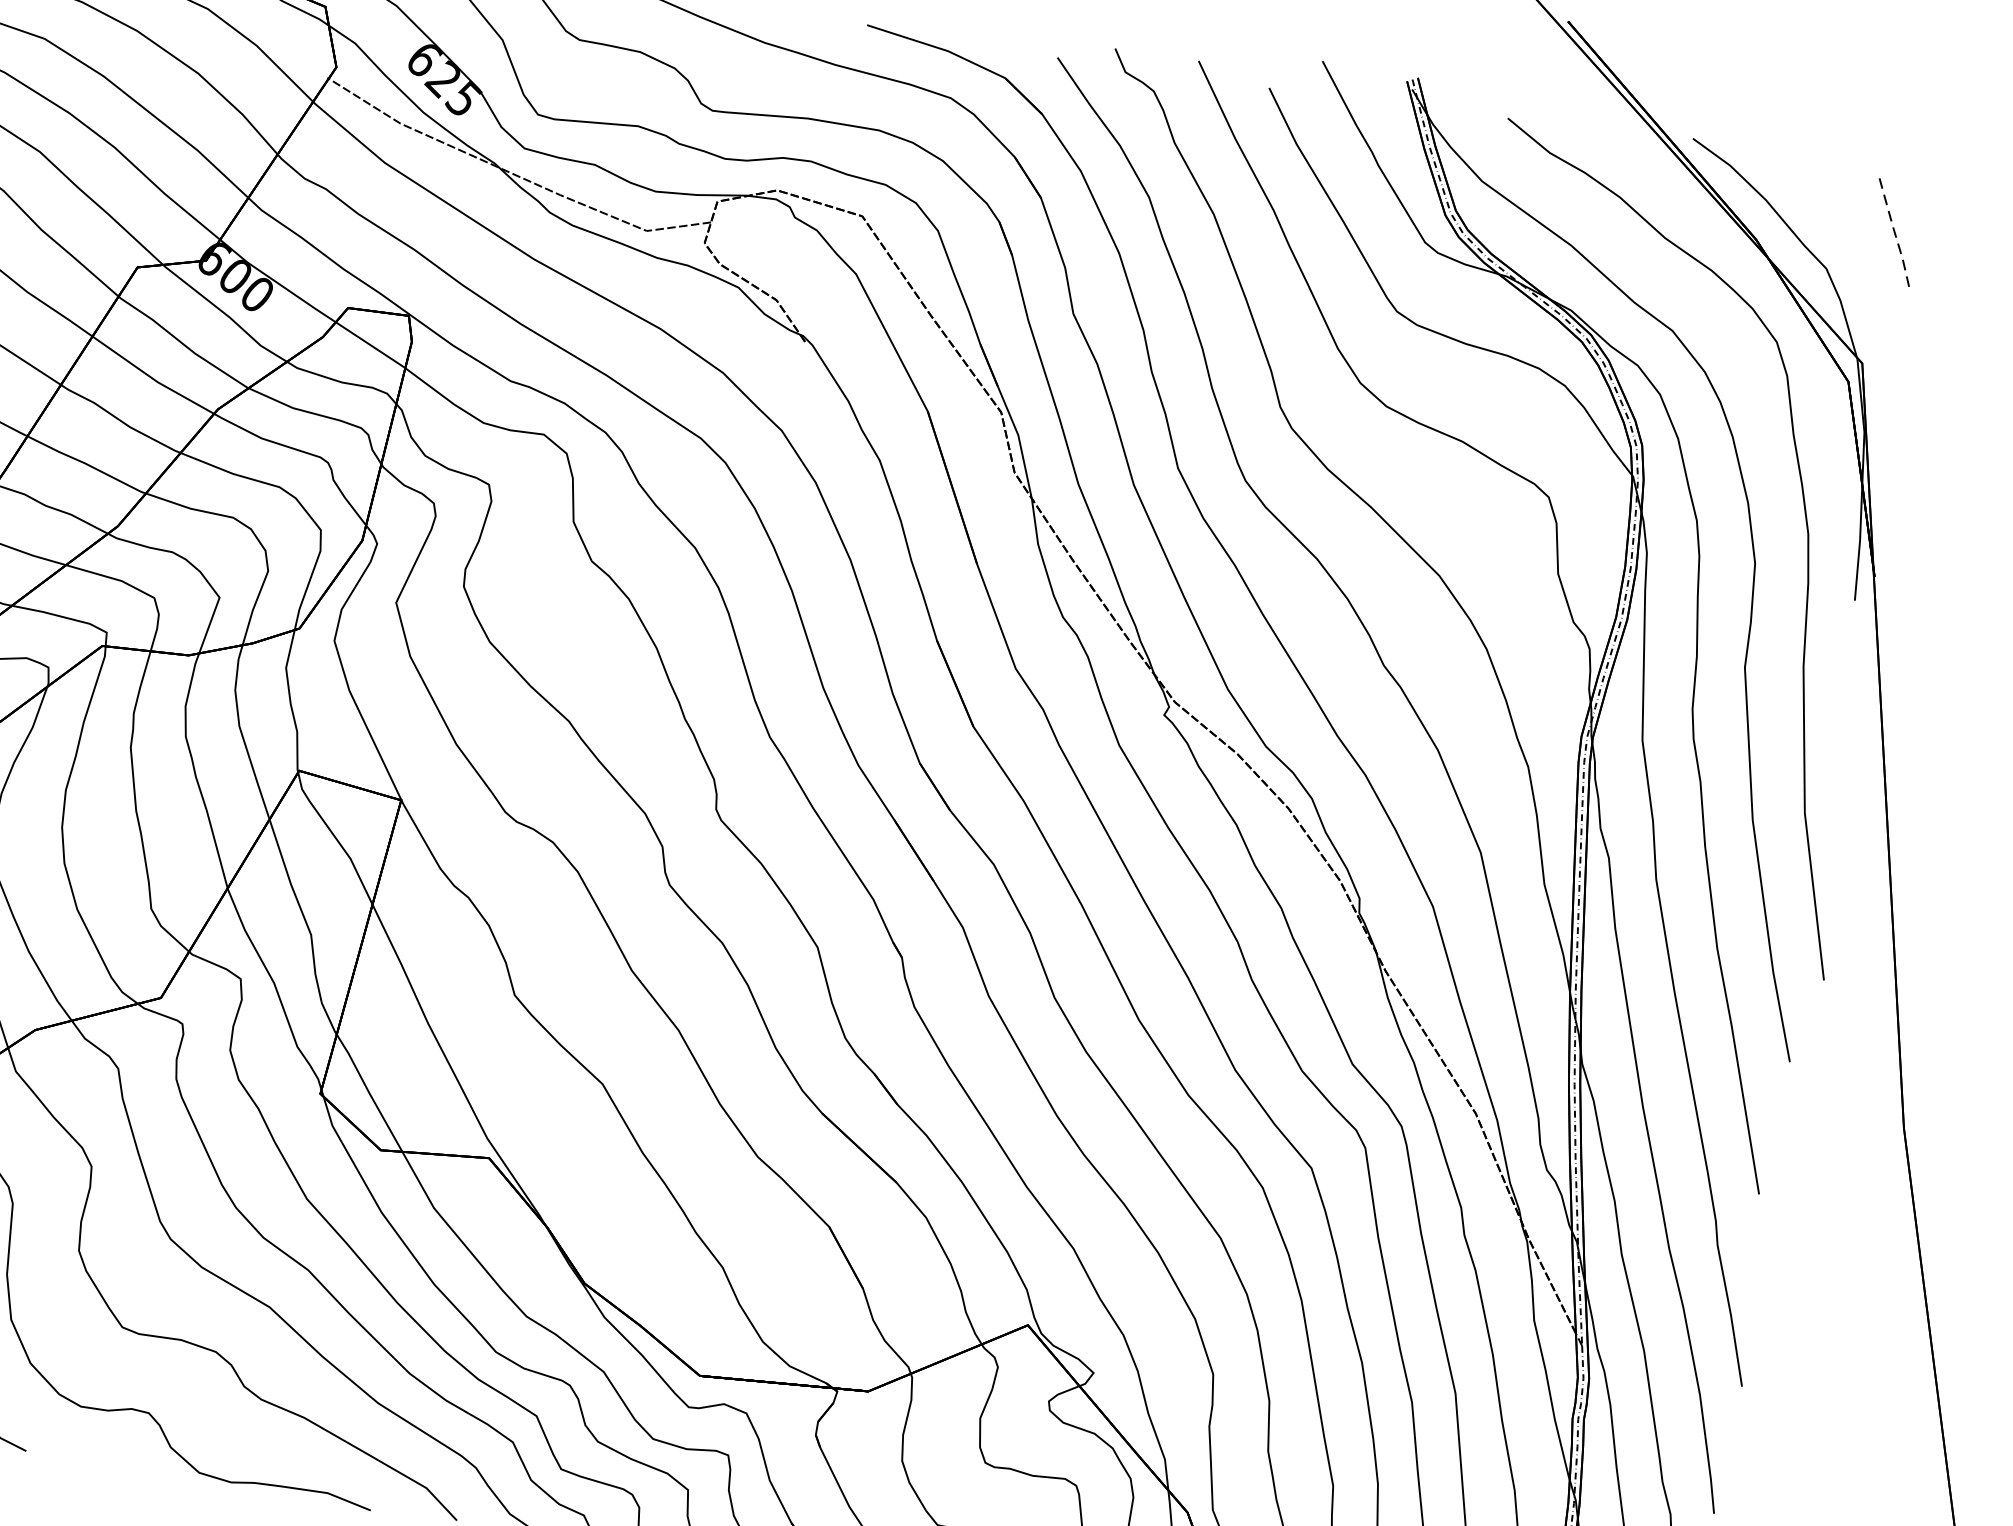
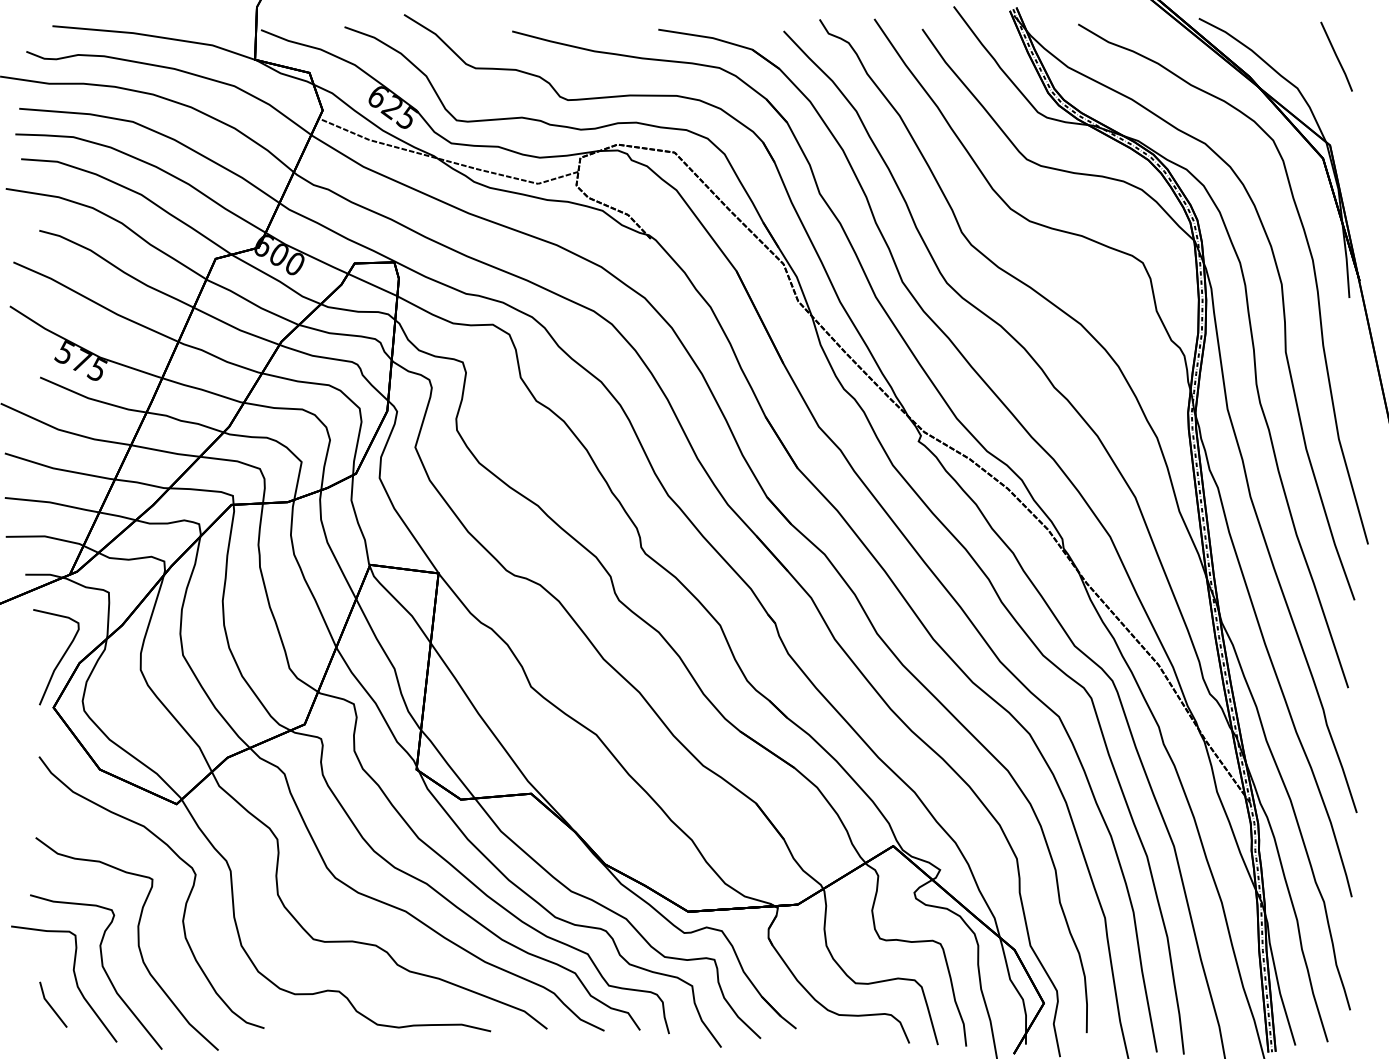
line: (1894, 231) -> (1337, 57), dashed -> solid

